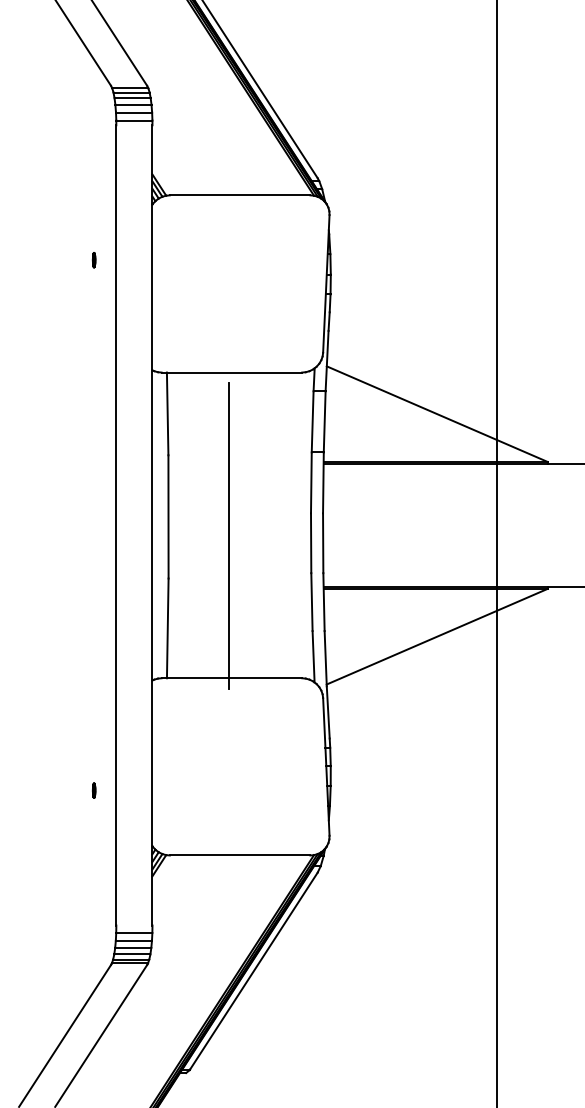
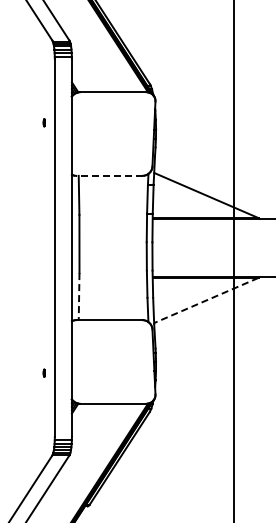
line: (230, 371) -> (108, 175), solid -> dashed
line: (230, 534) -> (108, 252), removed
line: (168, 628) -> (79, 296), solid -> dashed
line: (437, 636) -> (206, 300), solid -> dashed

